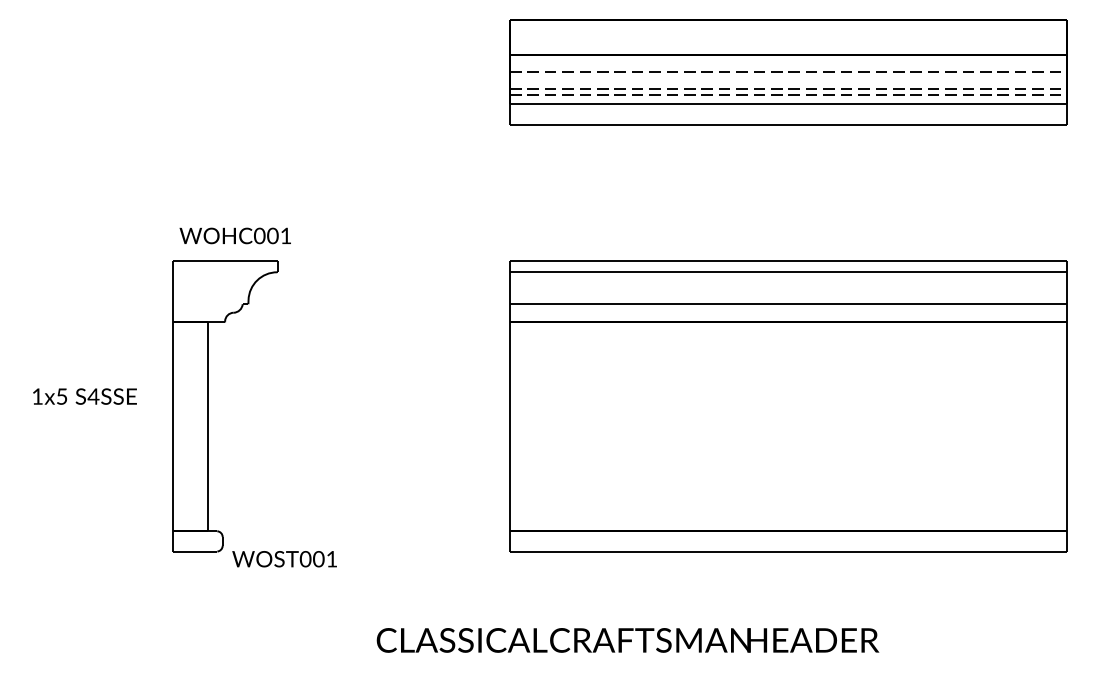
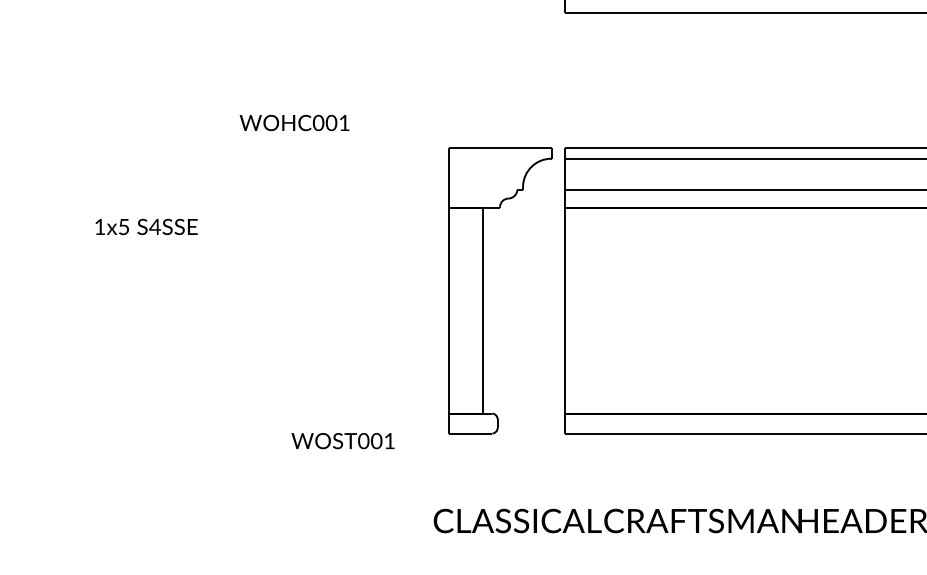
text: (84, 396) -> (146, 226), moved
part: (208, 406) -> (483, 290), moved

